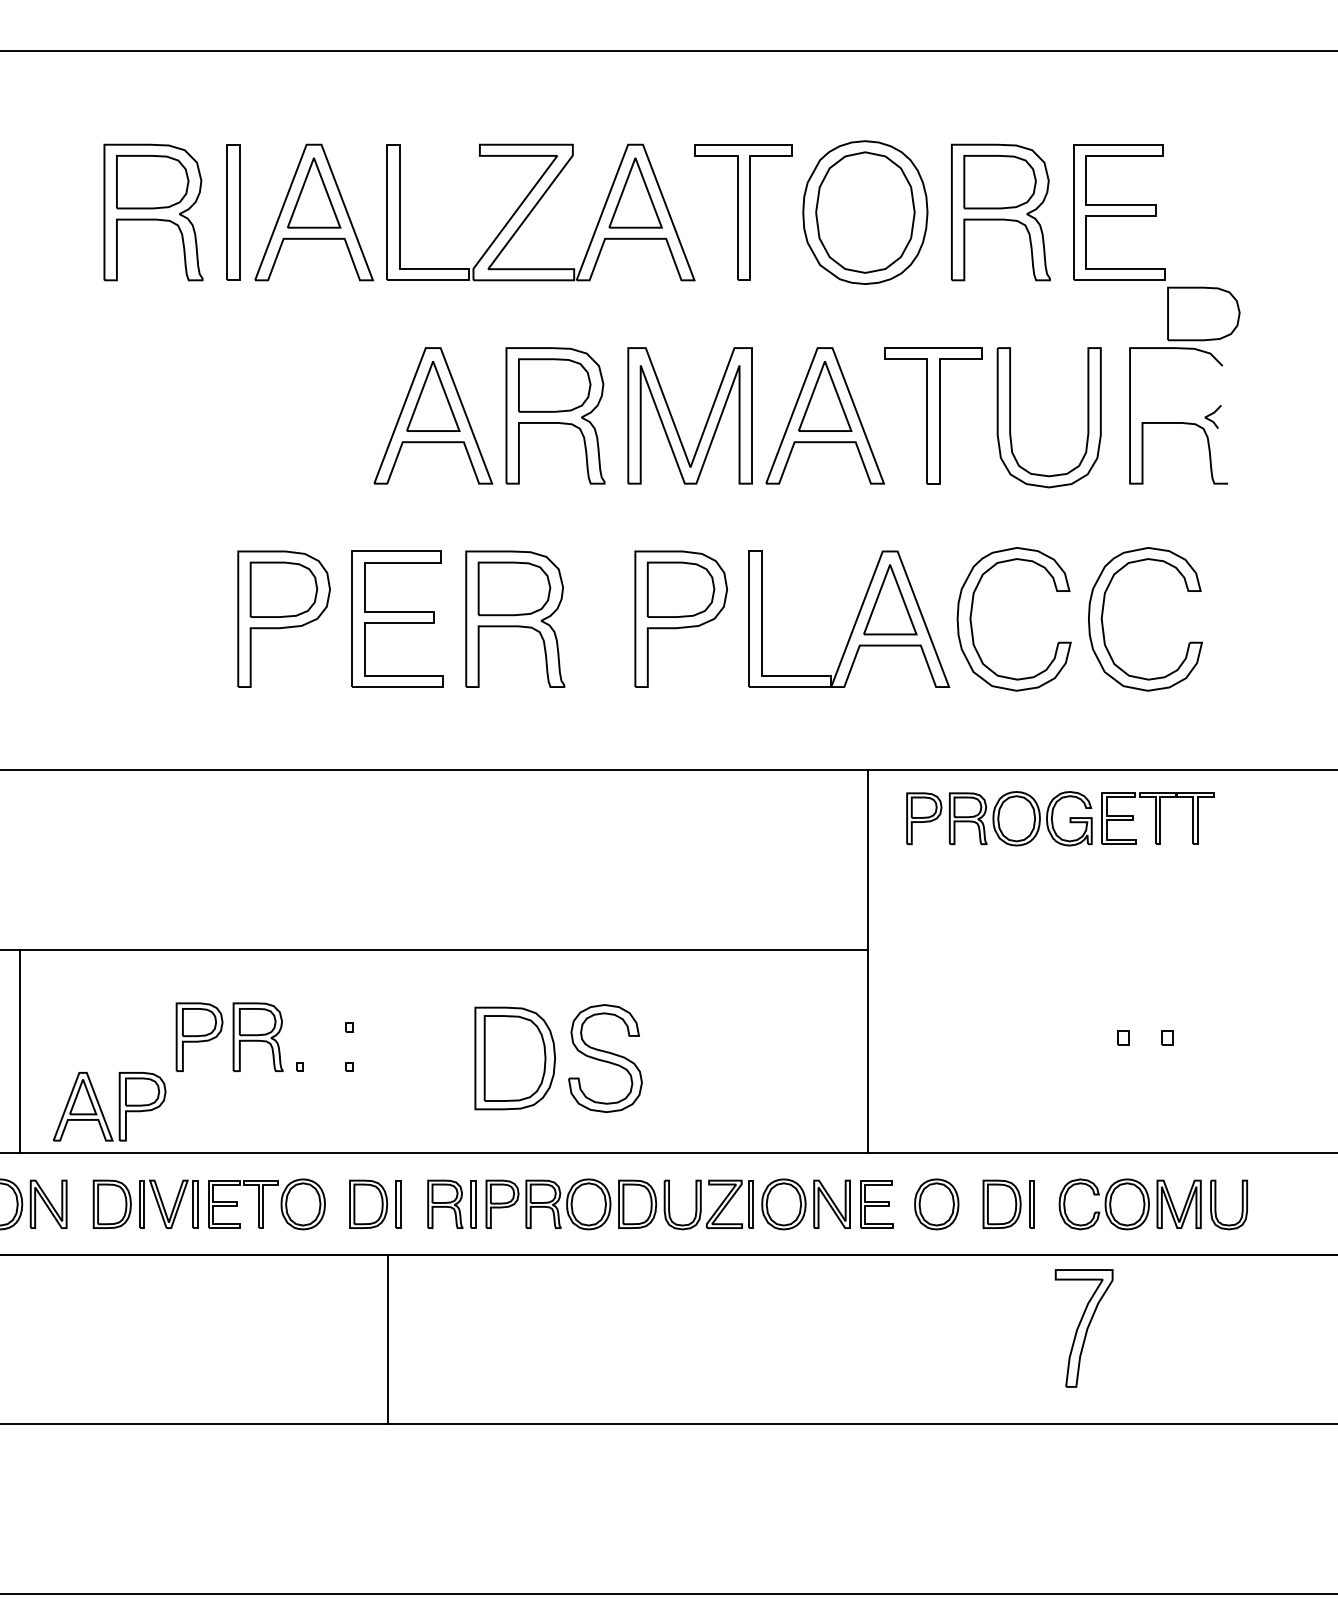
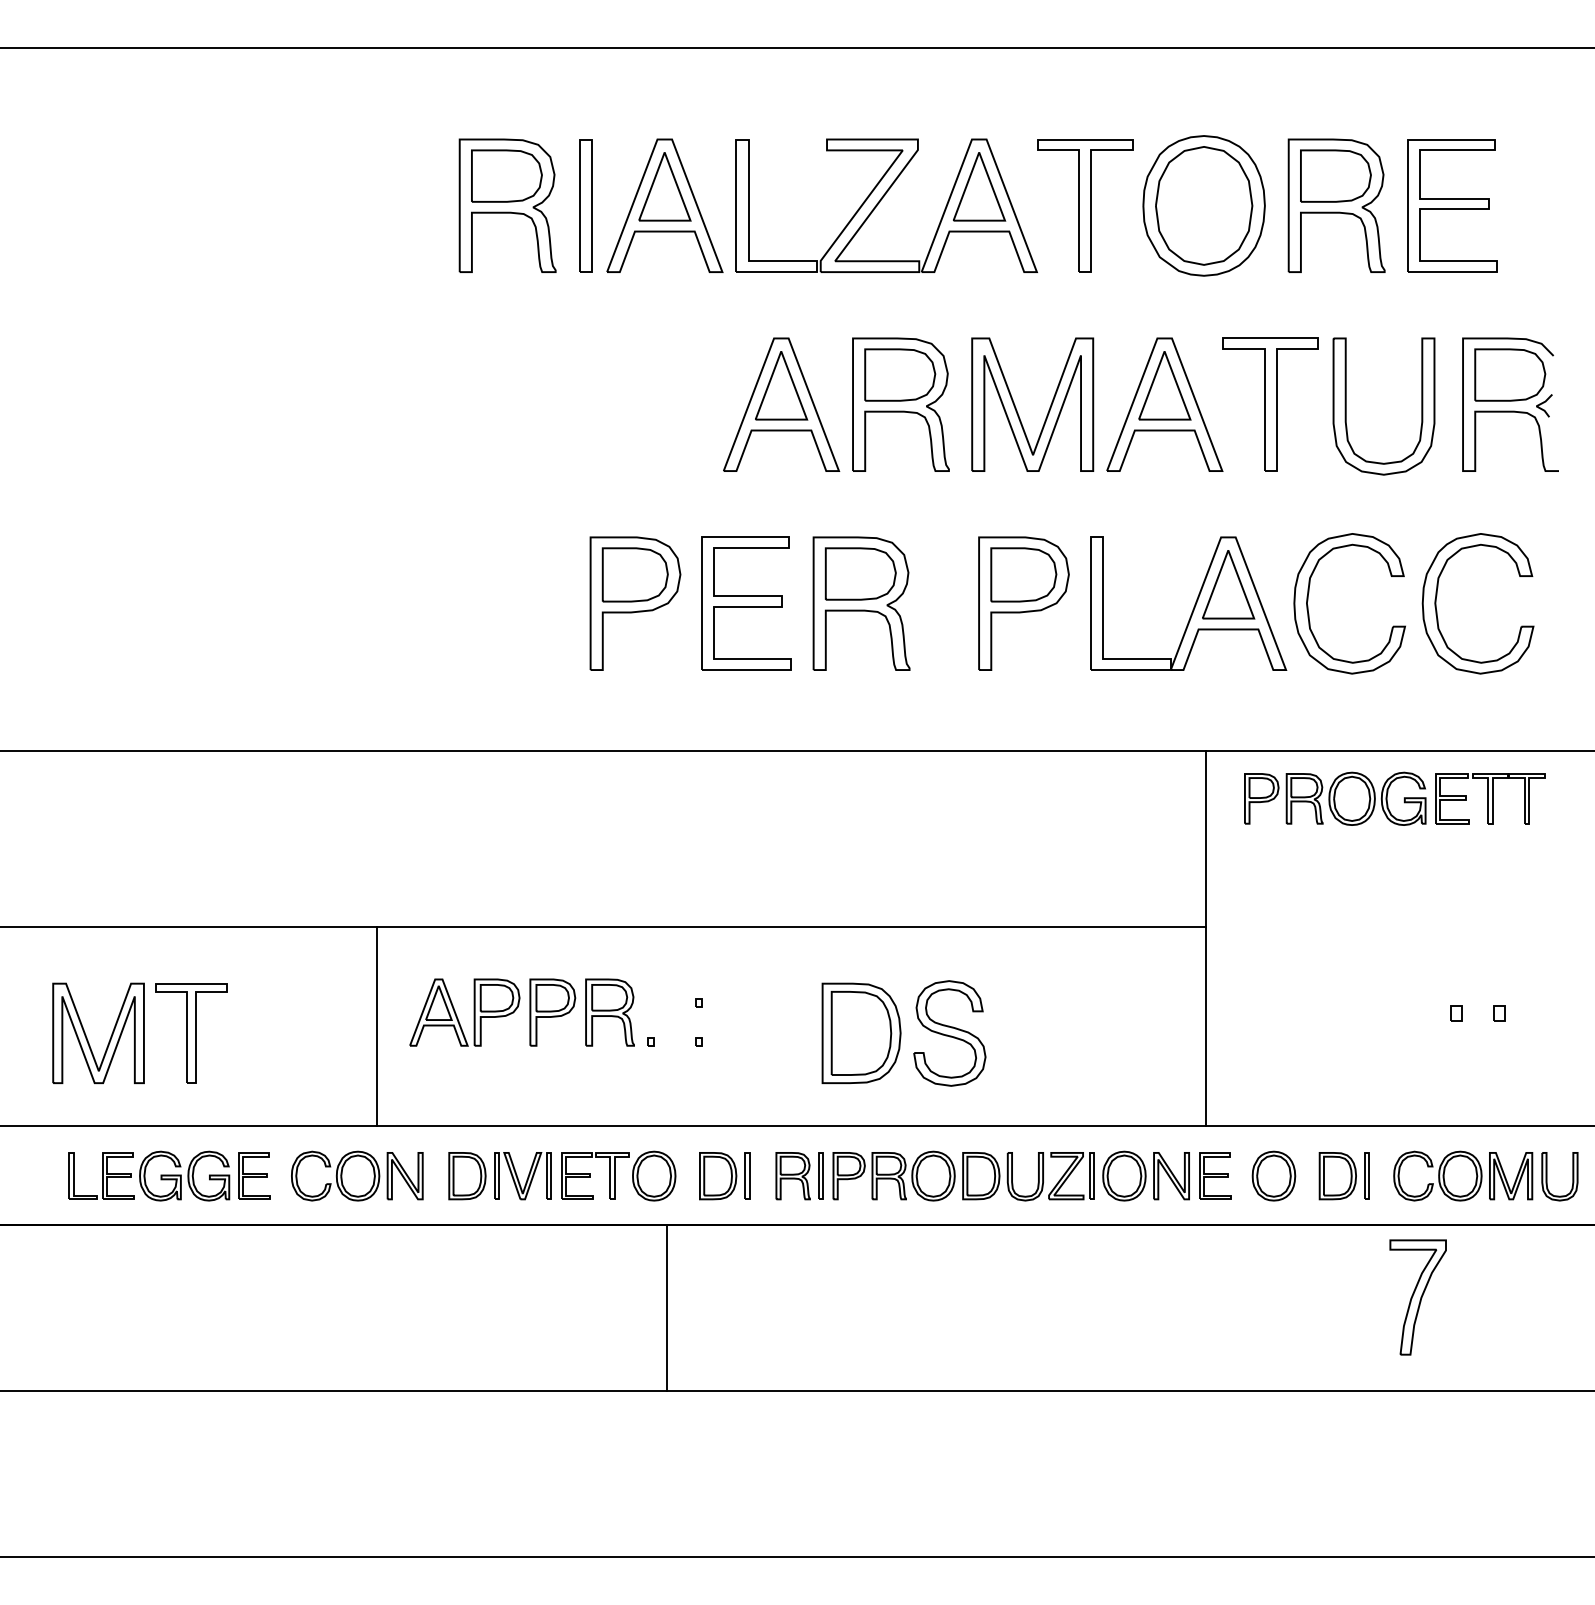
part: (1204, 313) -> (1510, 374), moved
part: (102, 1109) -> (457, 1015), moved
line: (388, 1339) -> (667, 1308), moved

